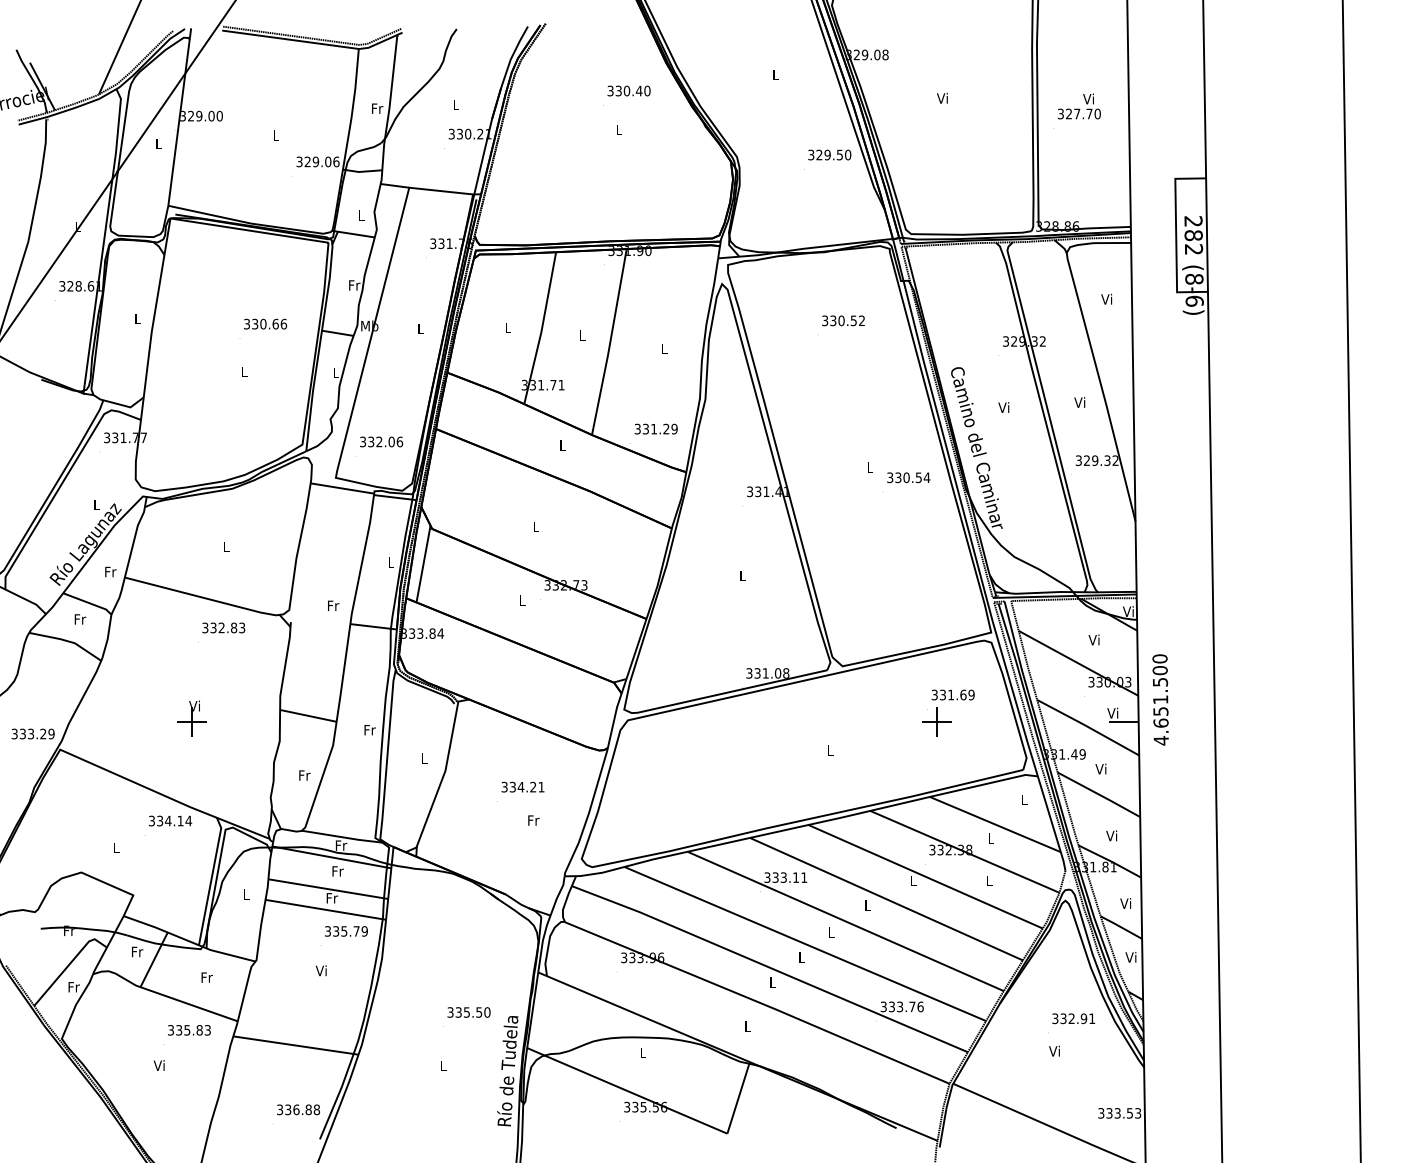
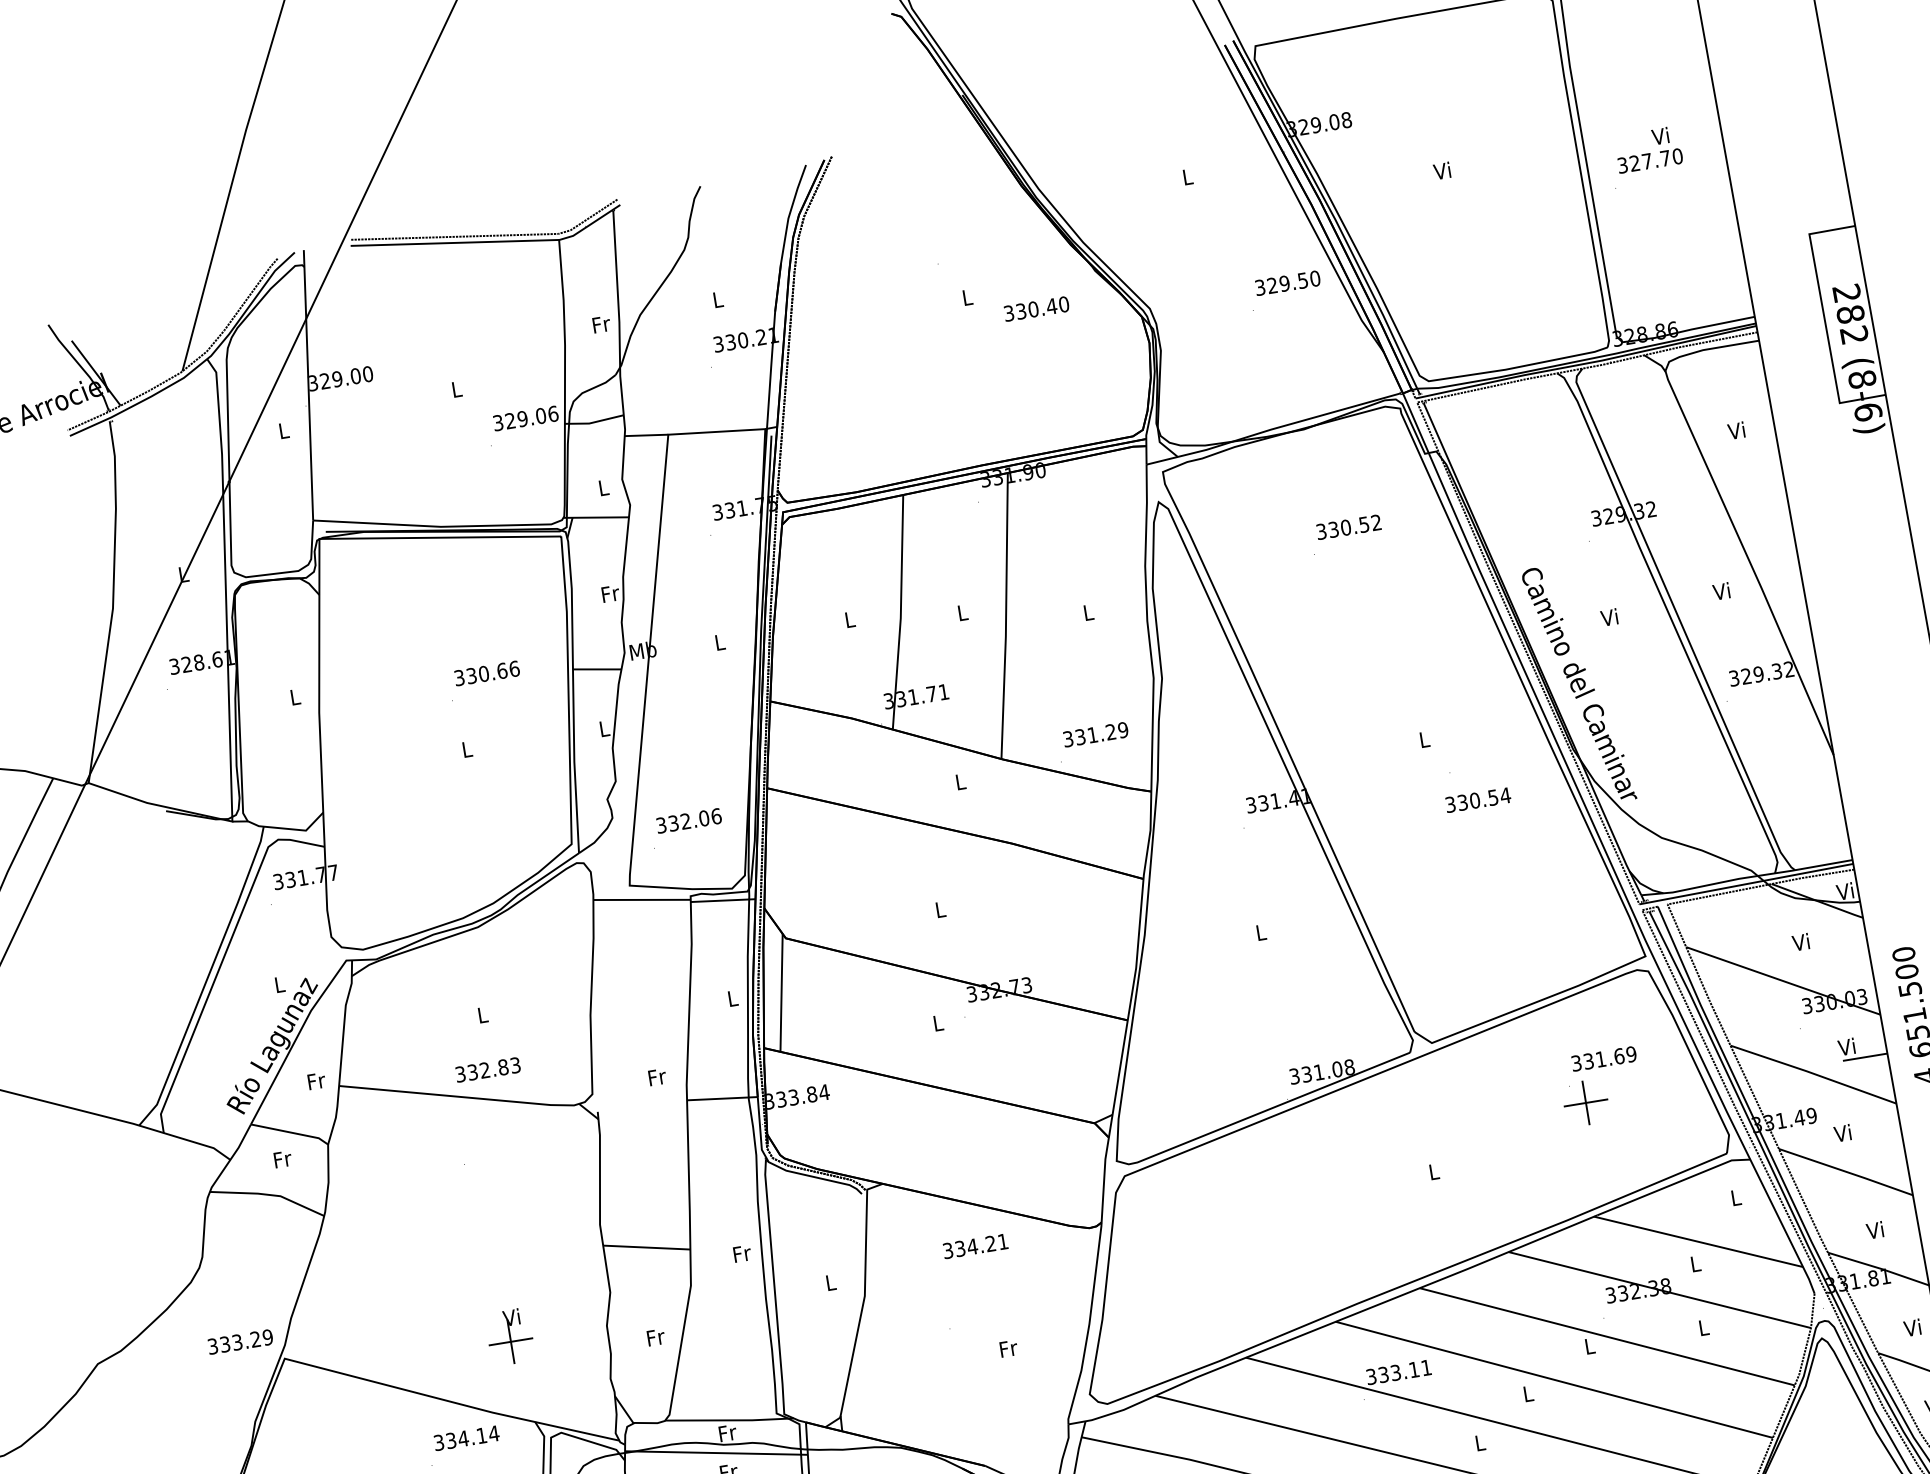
text: (628, 90) -> (1035, 308), moved
text: (908, 477) -> (1477, 799), moved
text: (223, 627) -> (487, 1069), moved
part: (191, 718) -> (509, 1336), moved
text: (522, 786) -> (974, 1245), moved

